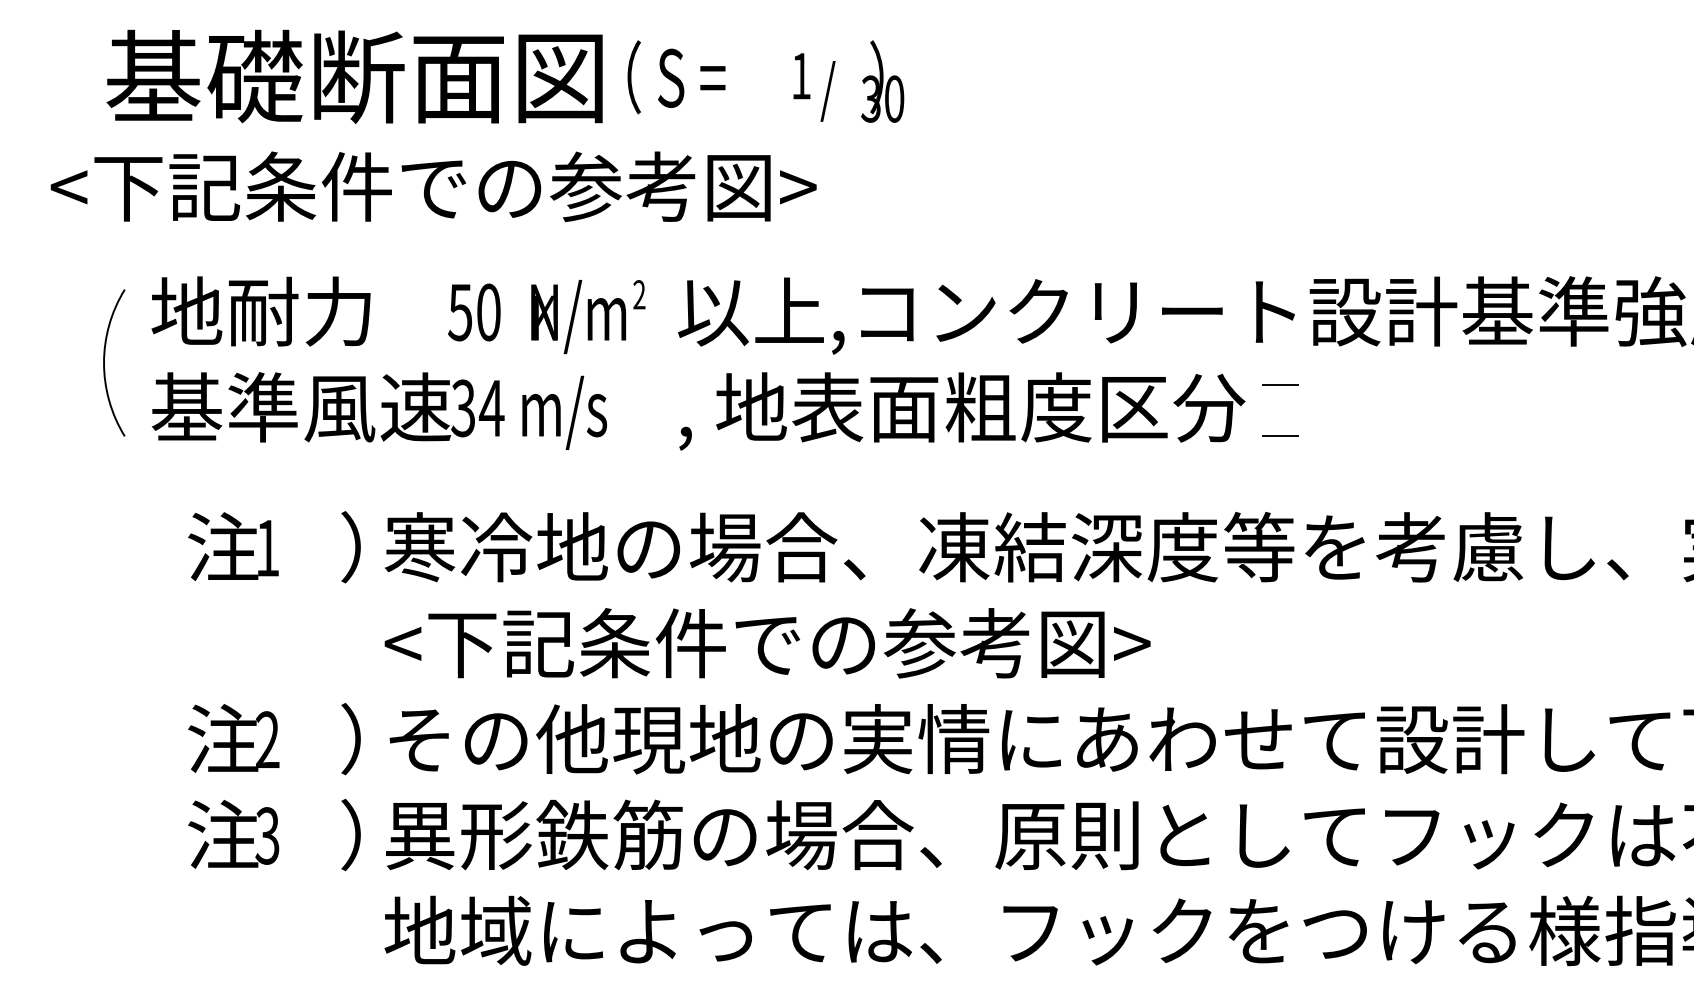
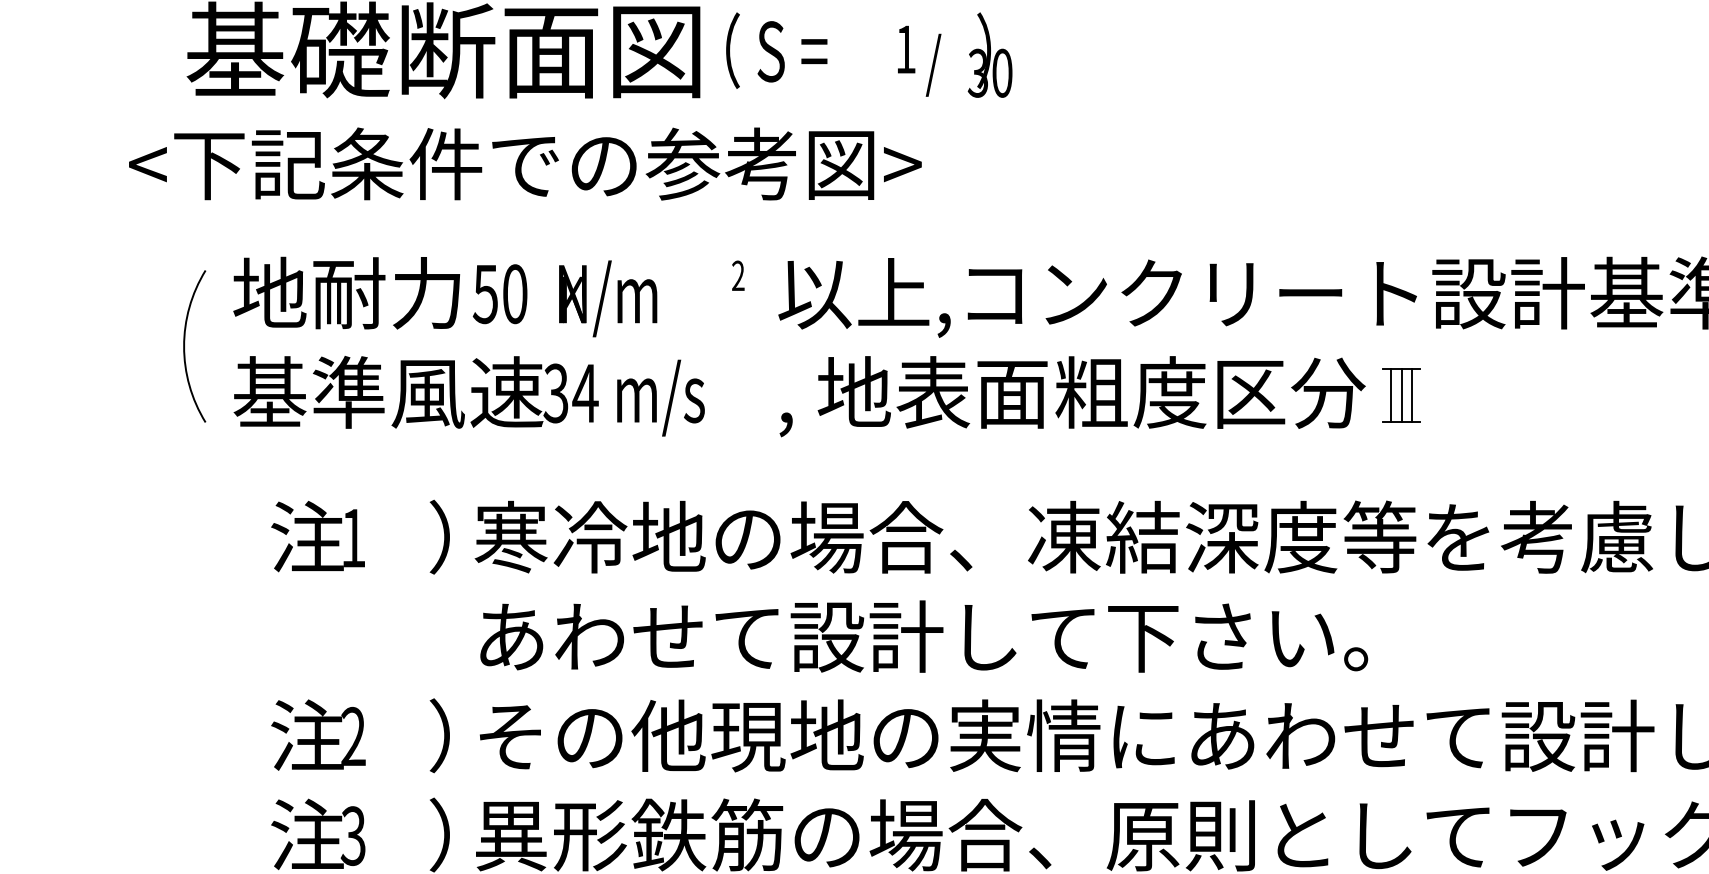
text: (536, 317) -> (564, 299), moved
line: (1269, 410) -> (1390, 395), added
line: (1280, 410) -> (1401, 395), added
line: (1290, 410) -> (1412, 395), added
text: (815, 643) -> (920, 636), <下記条件での参考図> -> あわせて設計して下さい。

